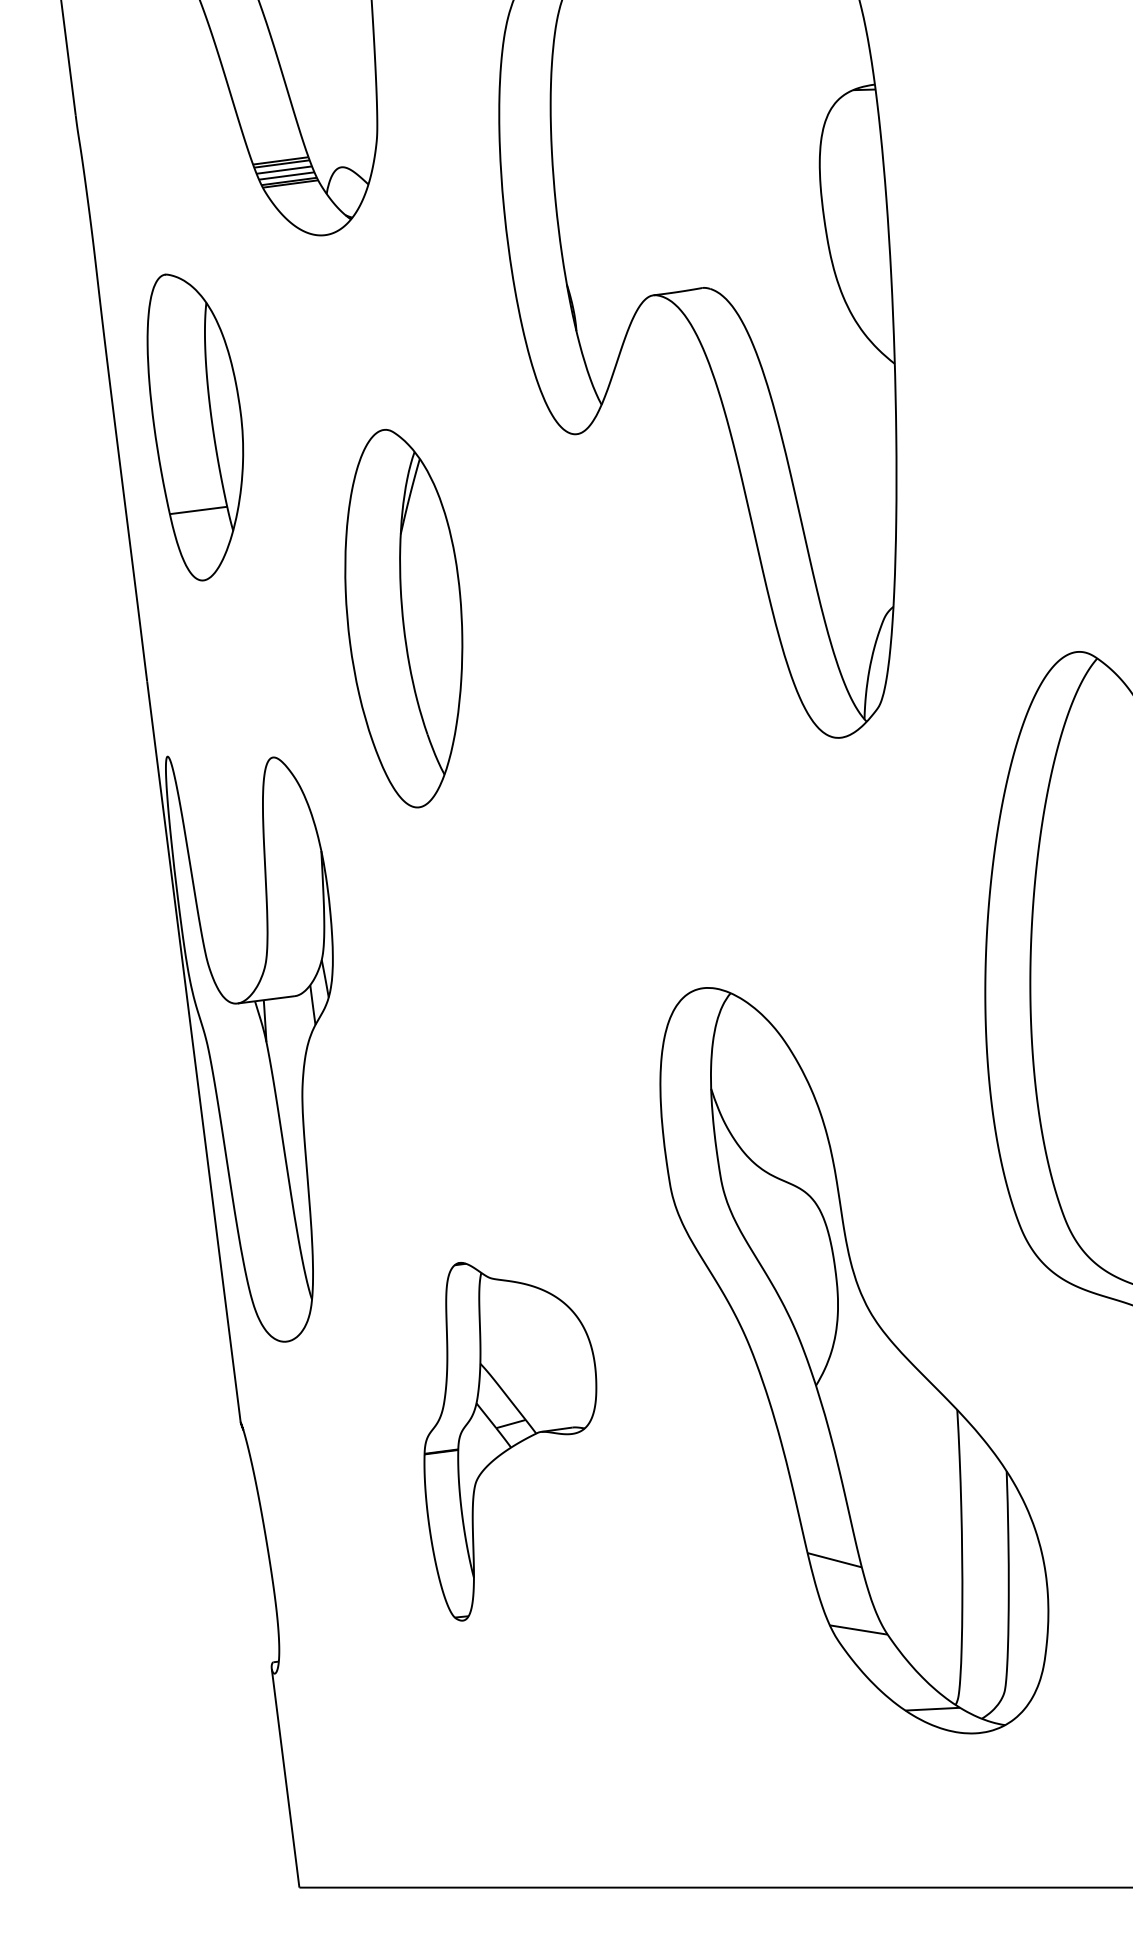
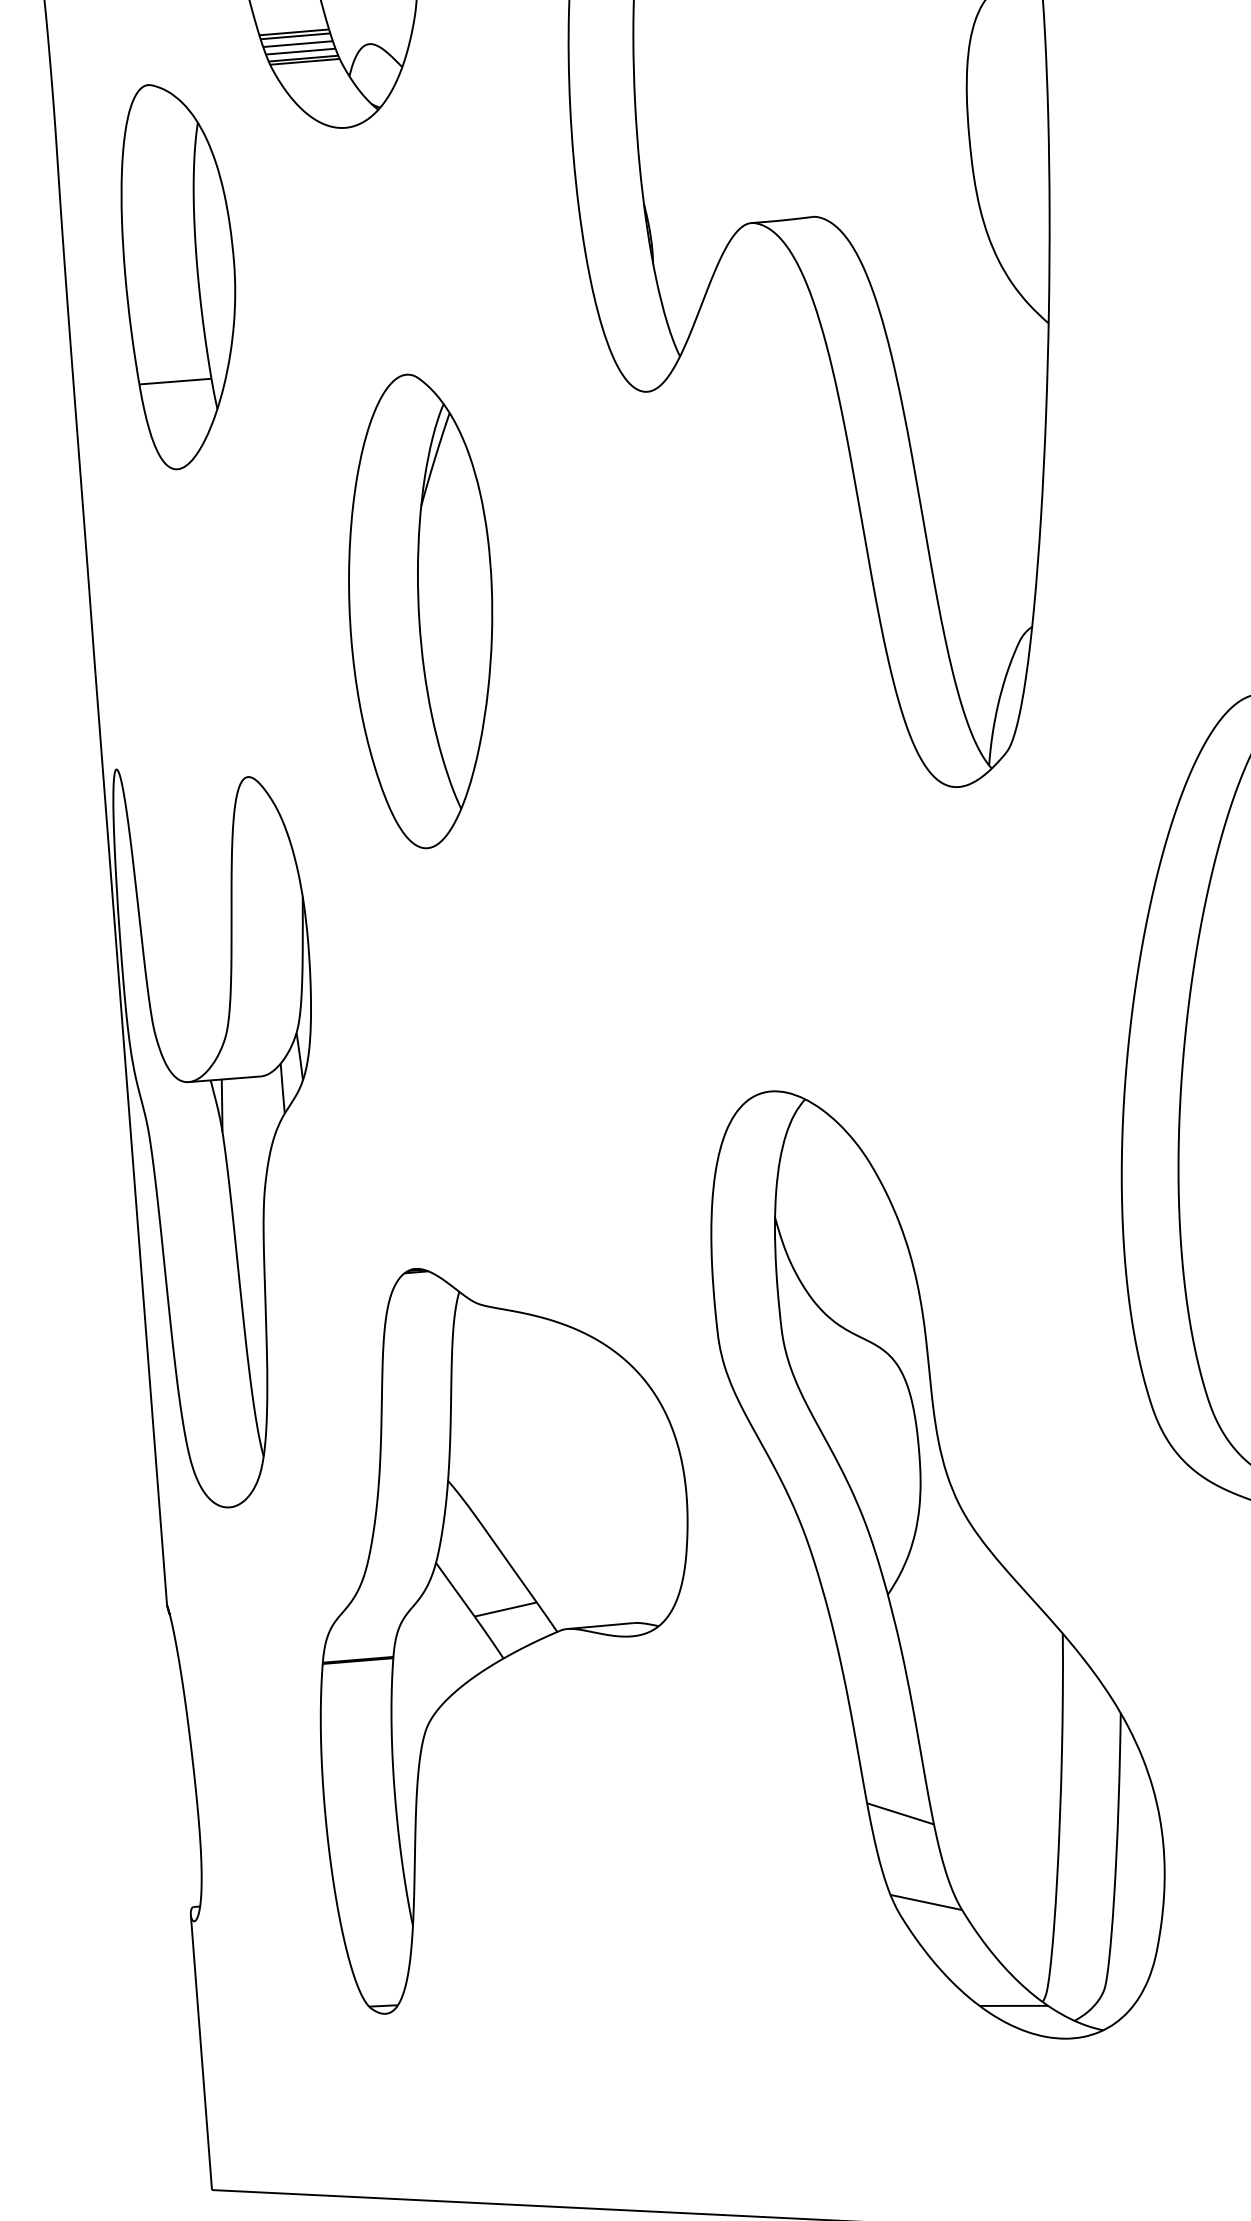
part: (195, 427) -> (176, 277), moved
part: (510, 1441) -> (502, 1645), size x1.67

